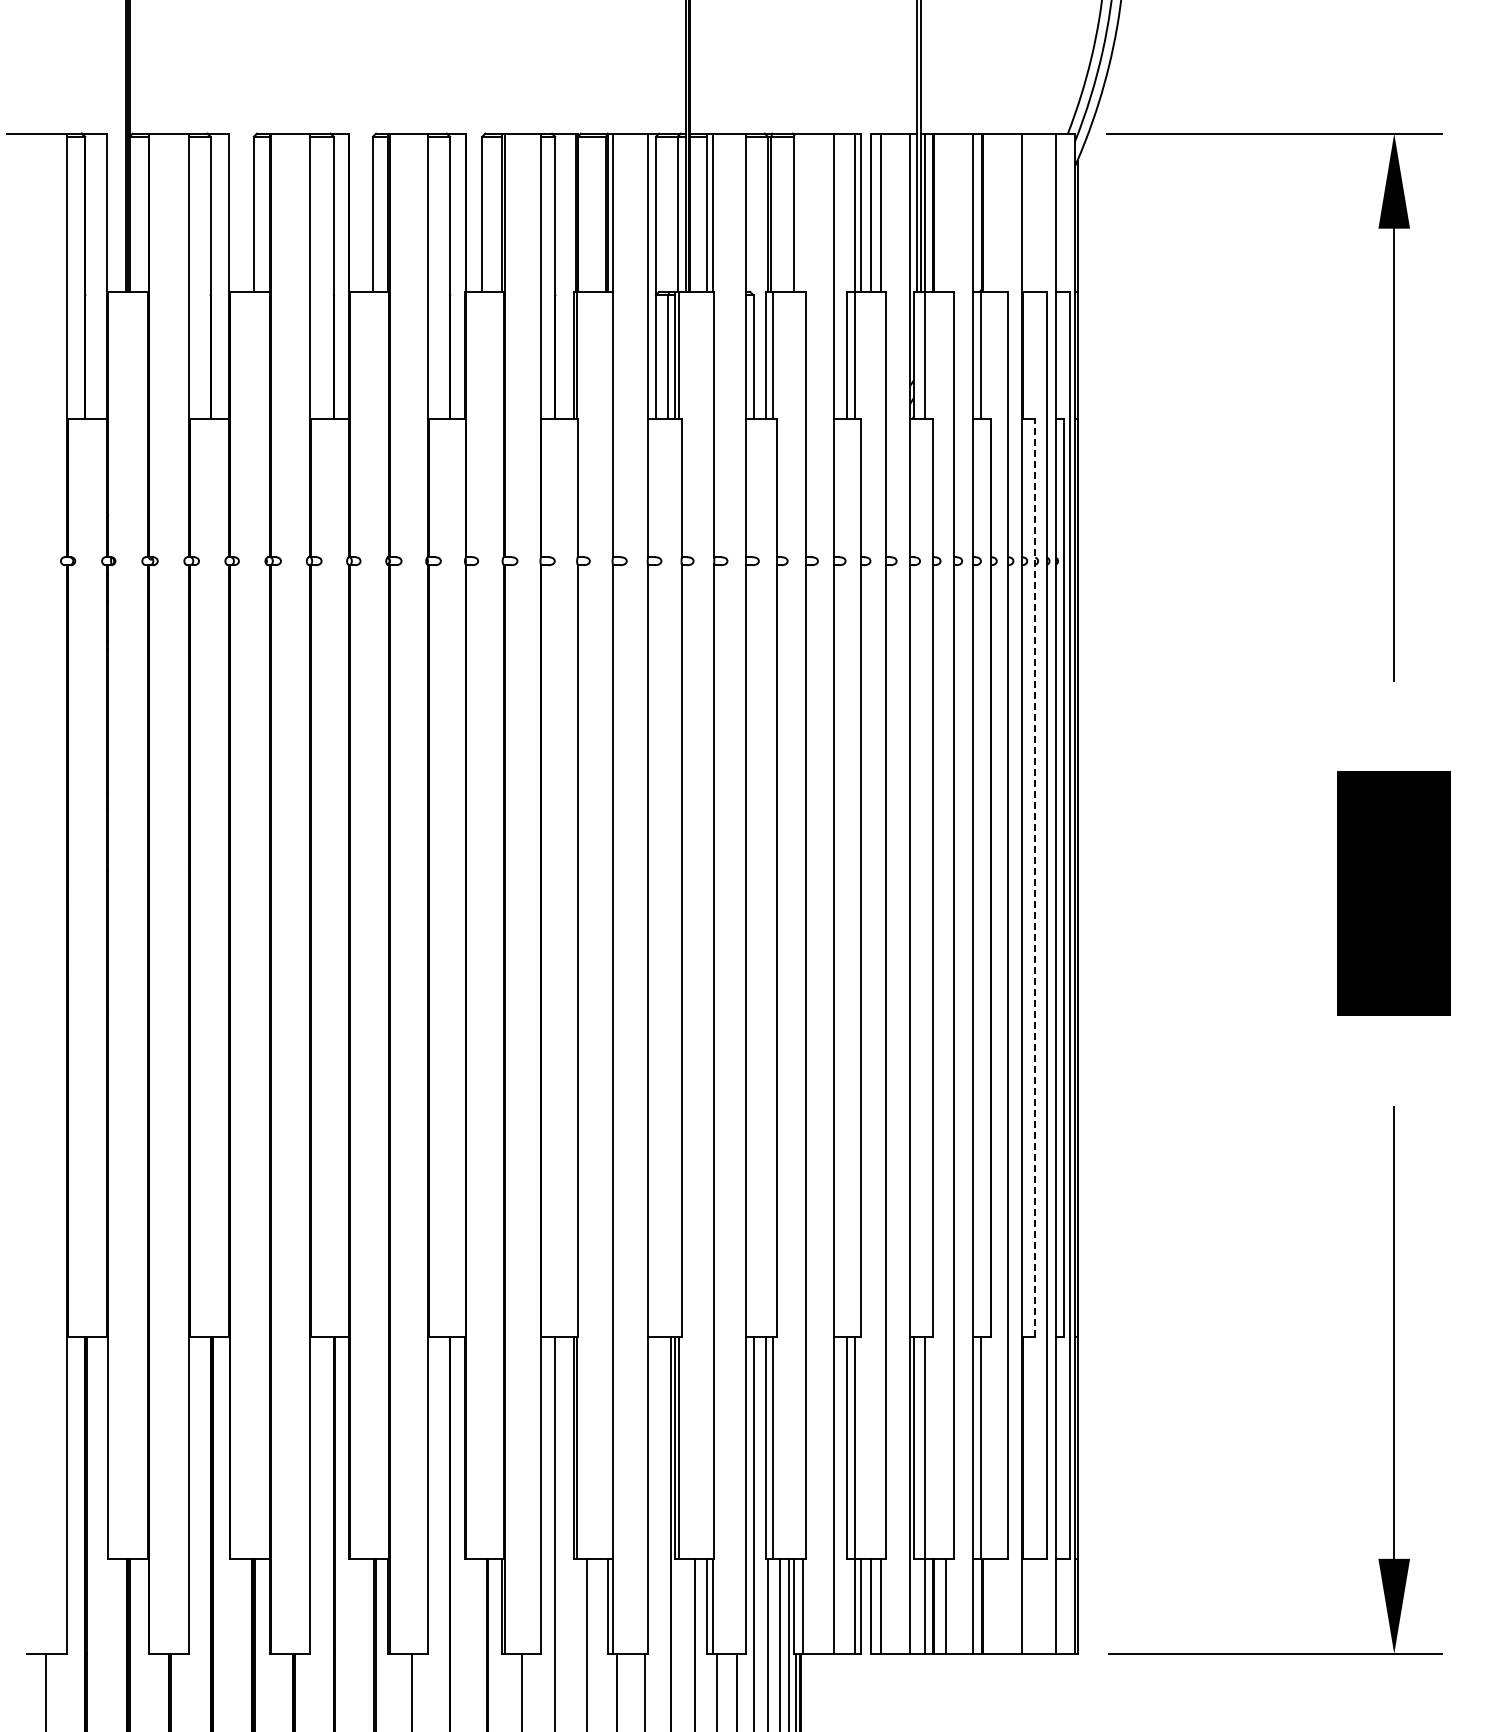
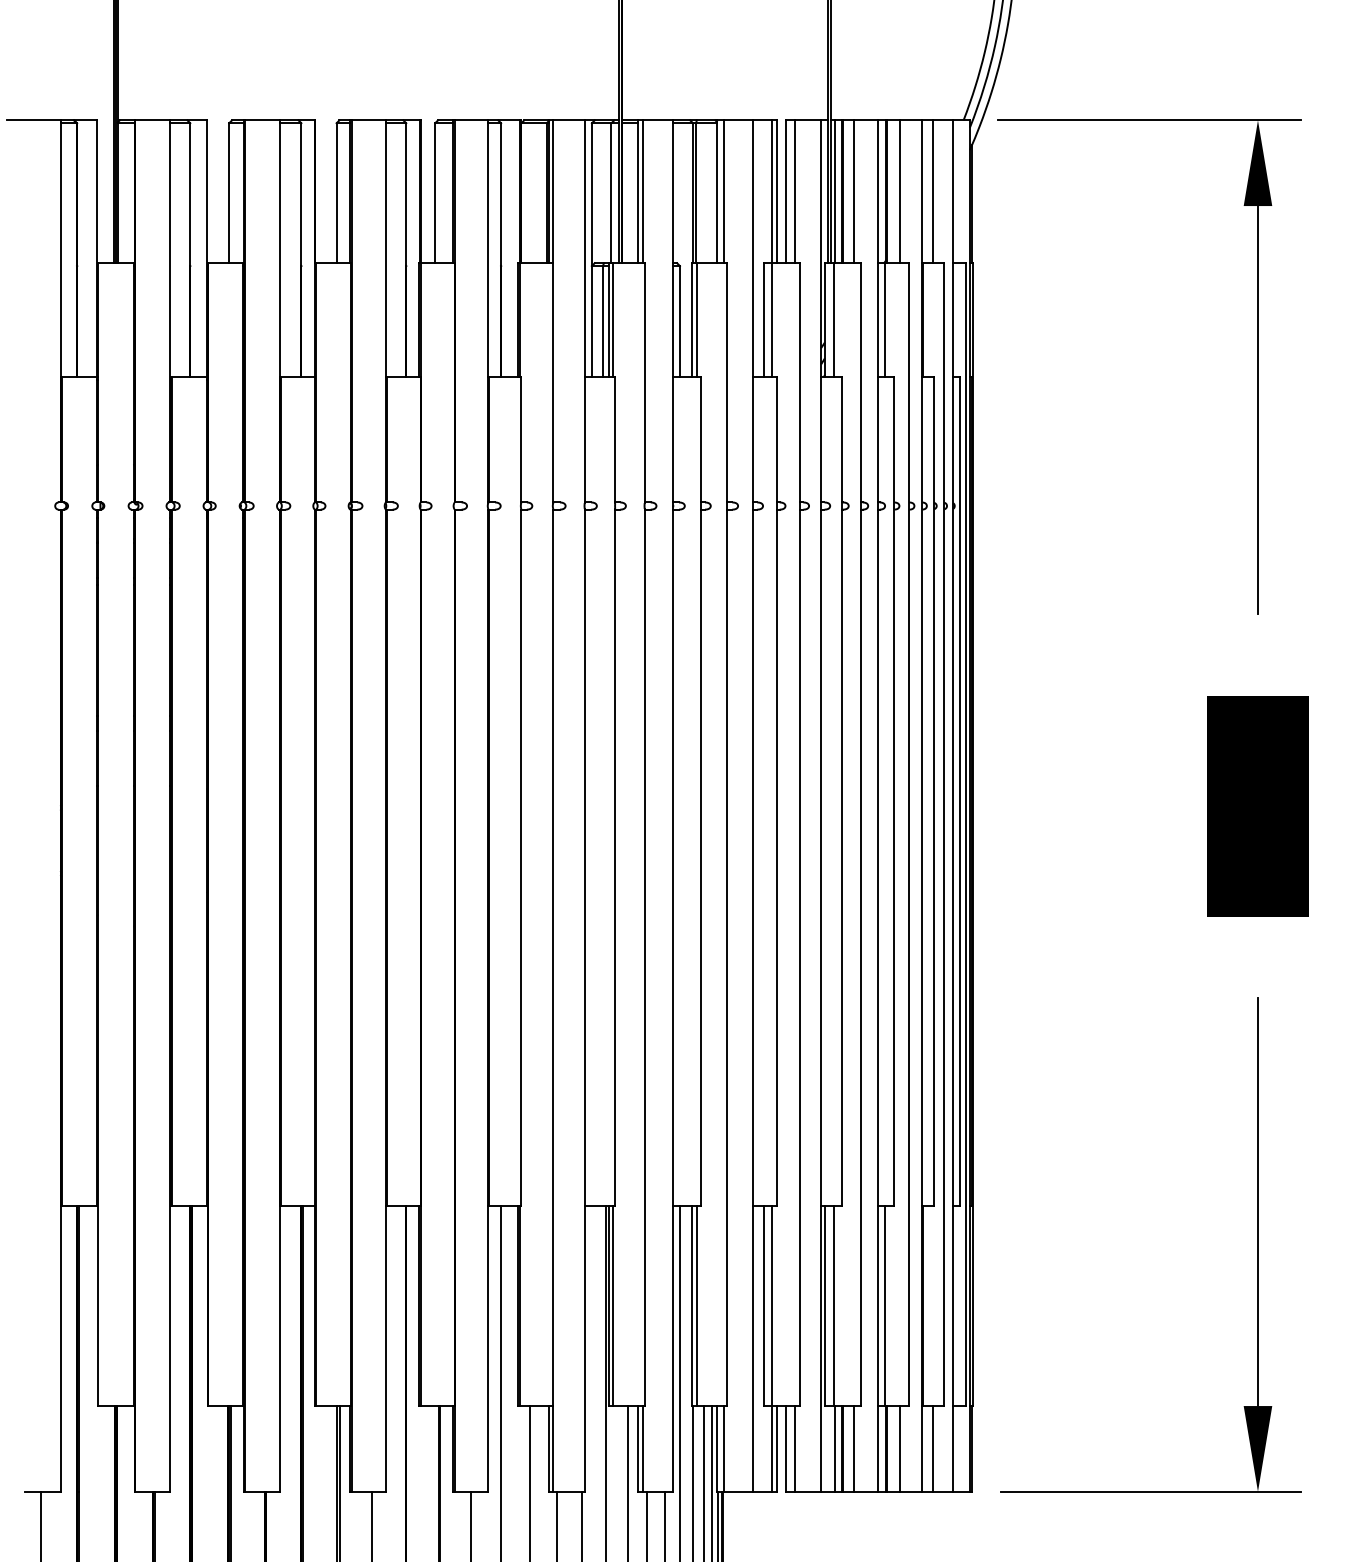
line: (802, 212) -> (724, 191), added
line: (946, 212) -> (854, 191), added
line: (997, 212) -> (900, 191), added
line: (1034, 212) -> (933, 191), added
line: (1035, 877) -> (934, 791), dashed -> solid
line: (997, 1605) -> (900, 1448), added
line: (1034, 1605) -> (933, 1448), added

